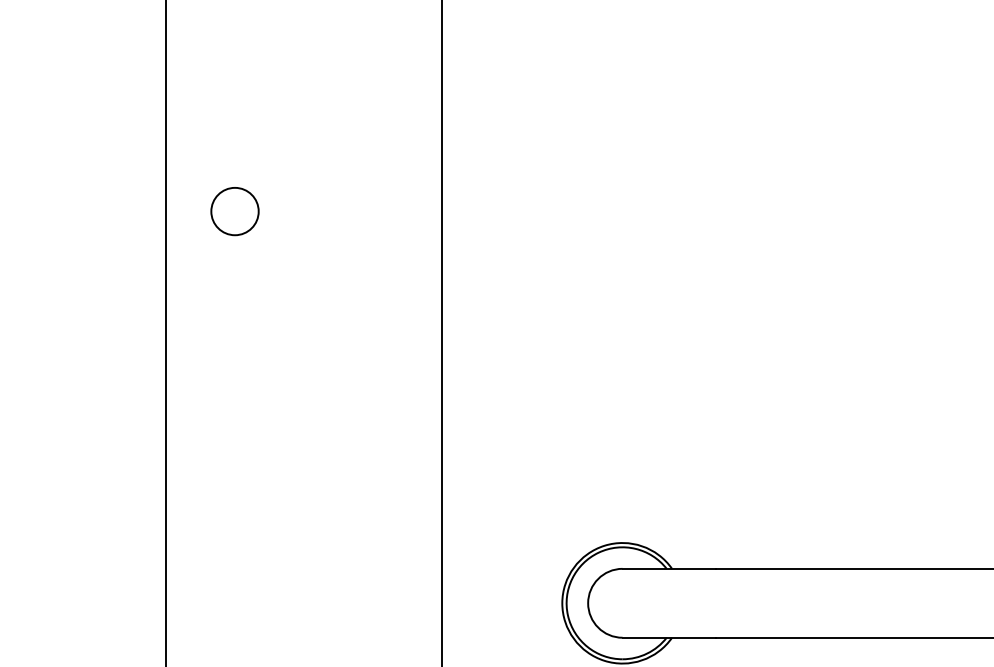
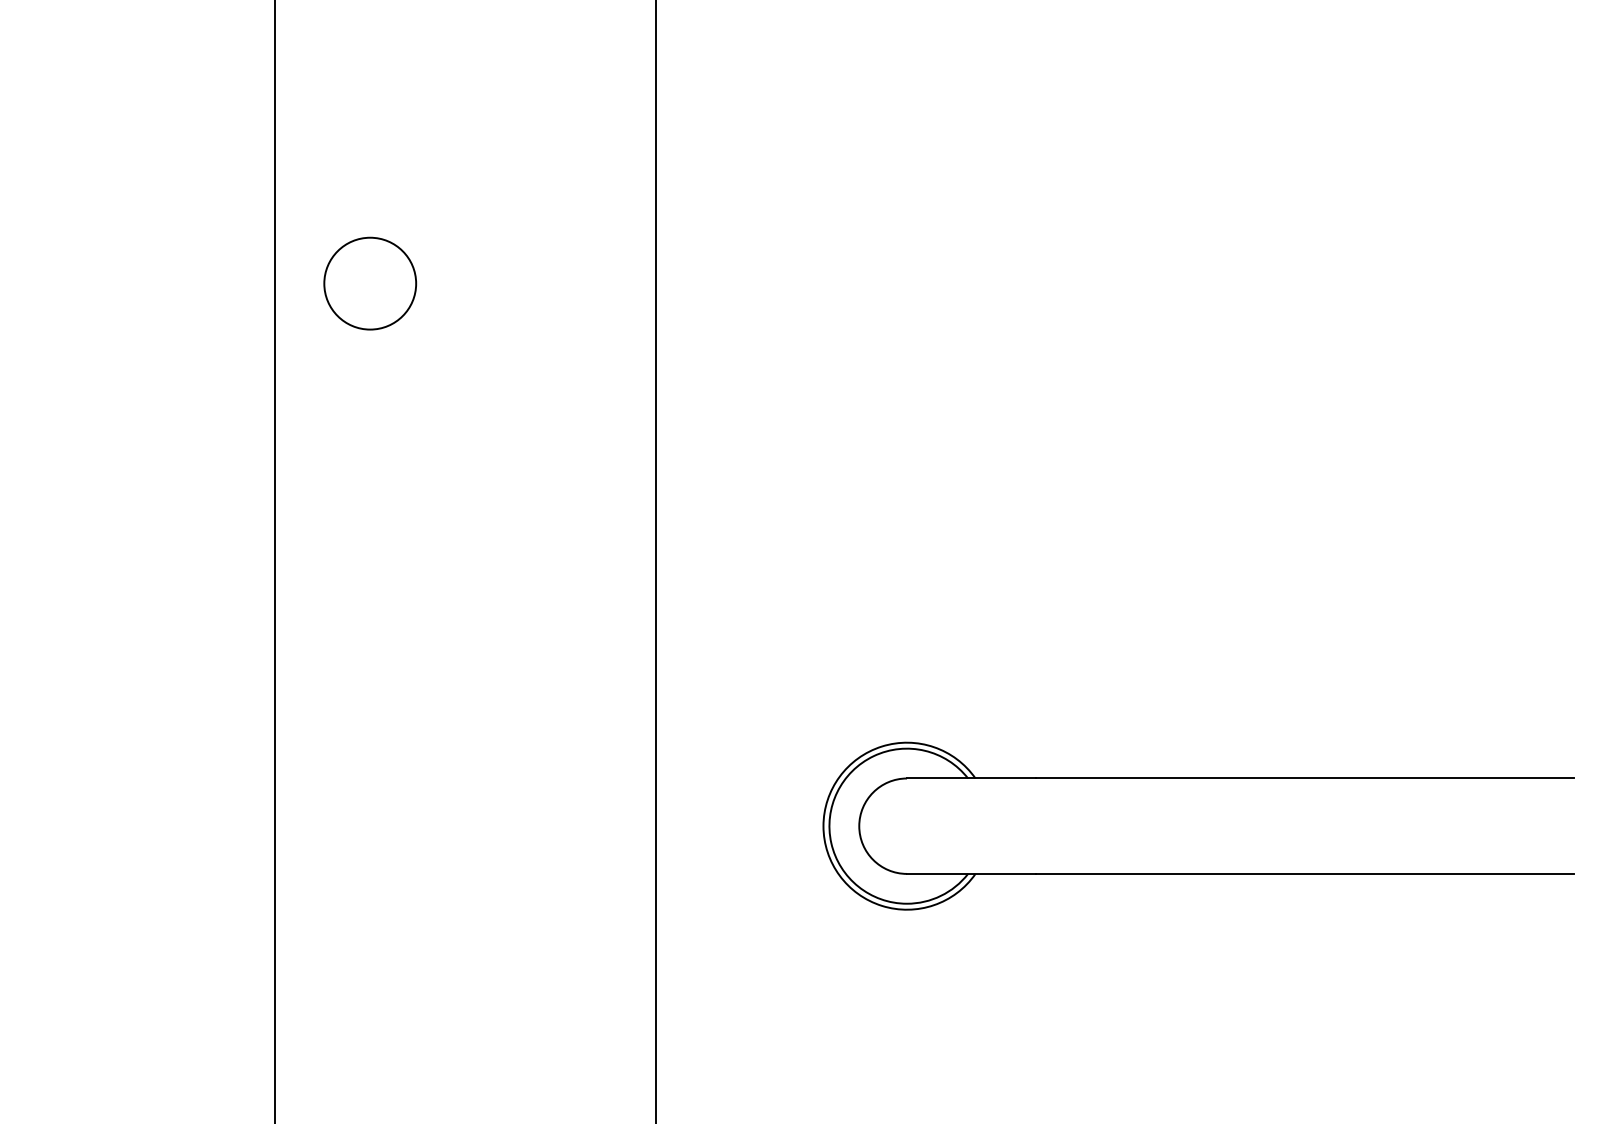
circle: (234, 211) -> (369, 283), size x1.4

